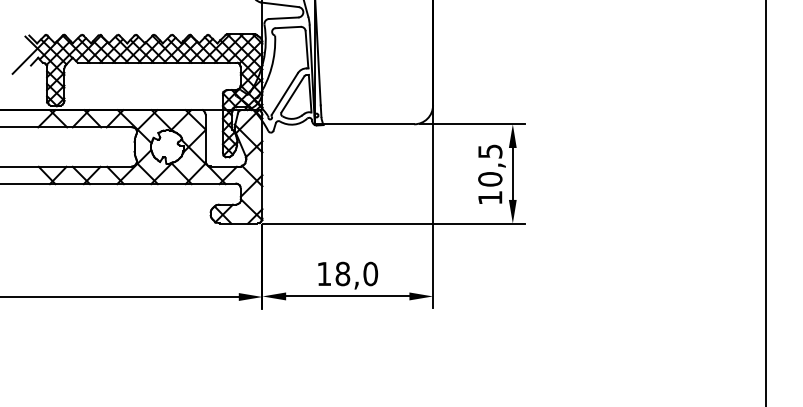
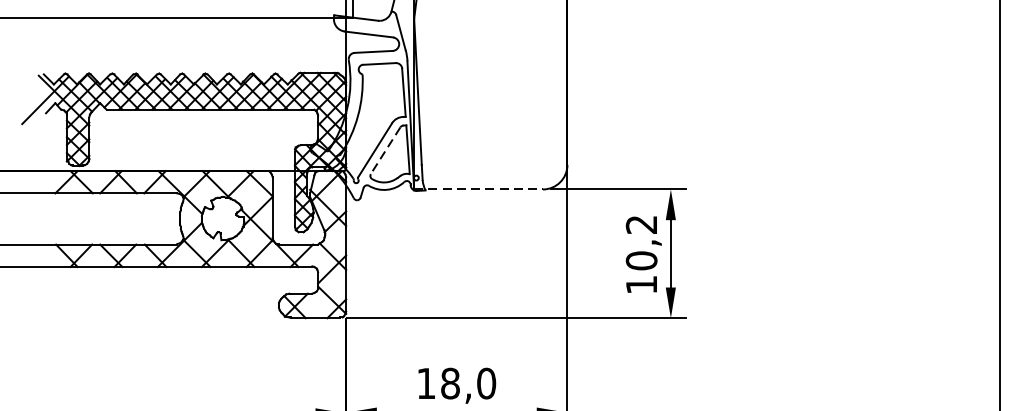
line: (292, 94) -> (385, 150), solid -> dashed
line: (364, 124) -> (478, 189), solid -> dashed
text: (490, 151) -> (641, 224), 10,5 -> 10,2

